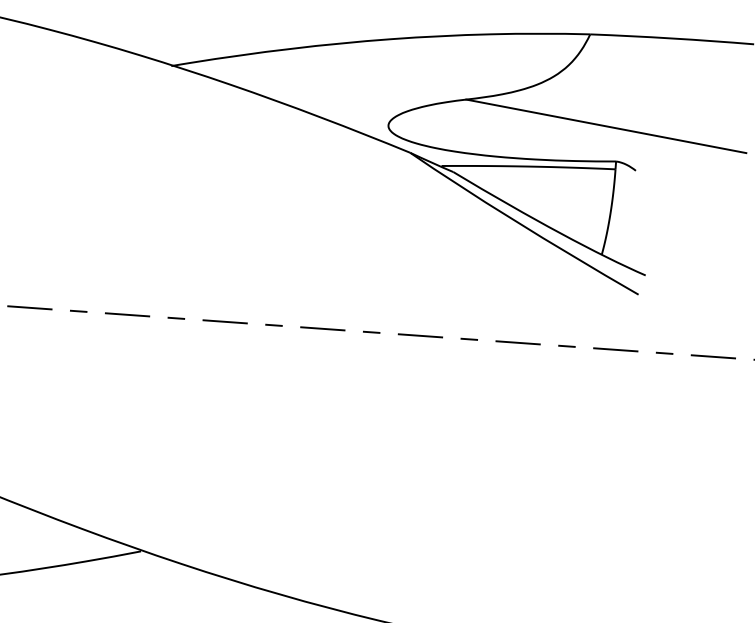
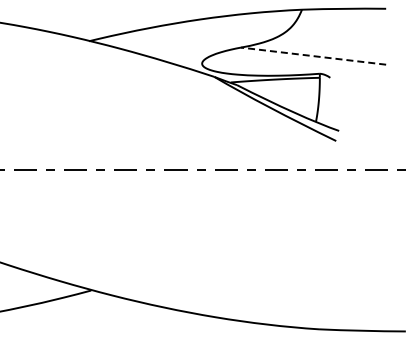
line: (606, 126) -> (313, 56), solid -> dashed

